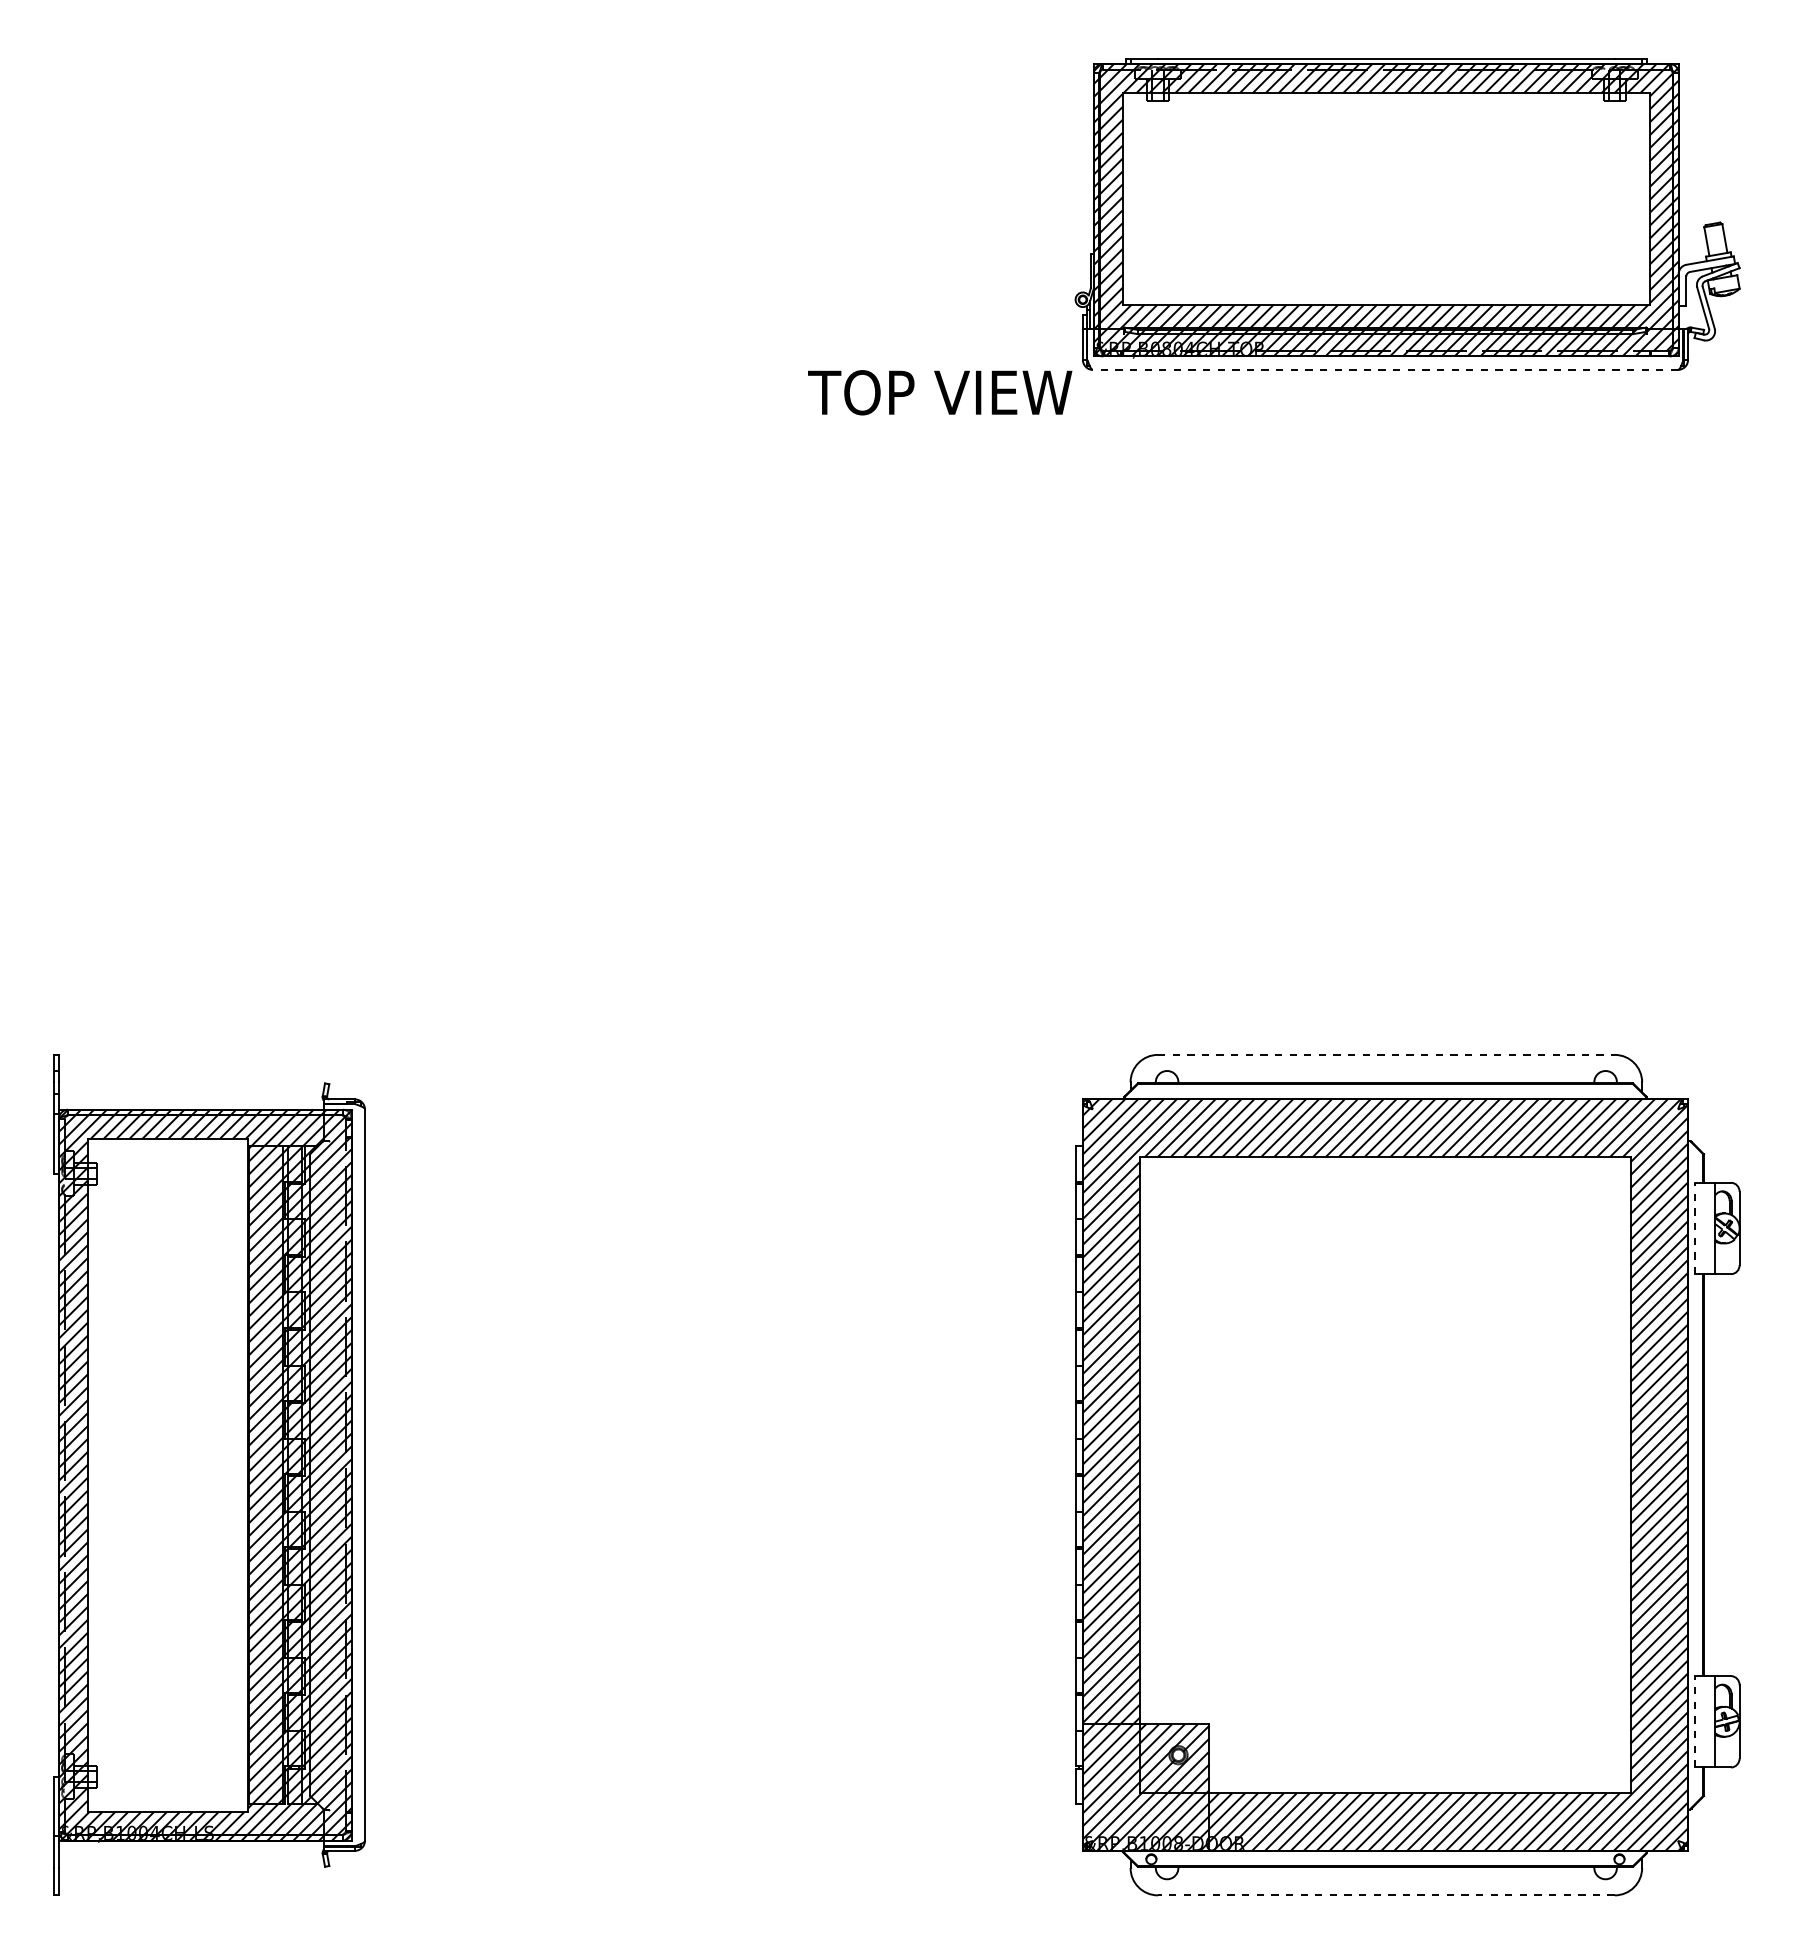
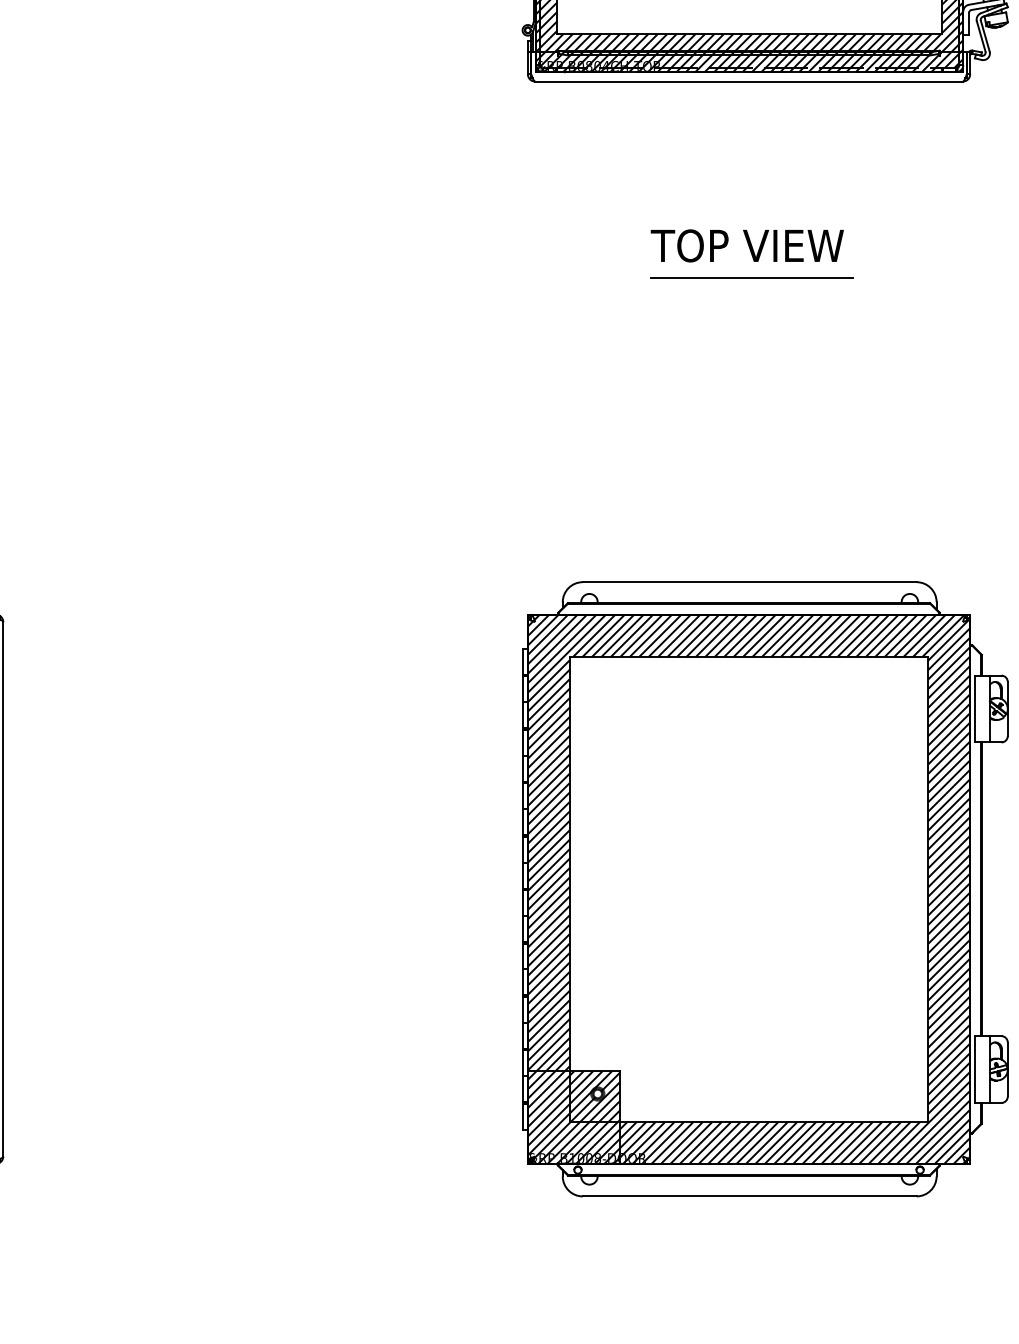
line: (1385, 369) -> (749, 81), dashed -> solid
text: (940, 392) -> (747, 245), moved
line: (1389, 638) -> (751, 277), added
line: (1386, 1054) -> (749, 581), dashed -> solid
line: (1694, 1228) -> (974, 709), dashed -> solid
line: (1694, 1721) -> (974, 1069), dashed -> solid
line: (1385, 1895) -> (749, 1196), dashed -> solid

